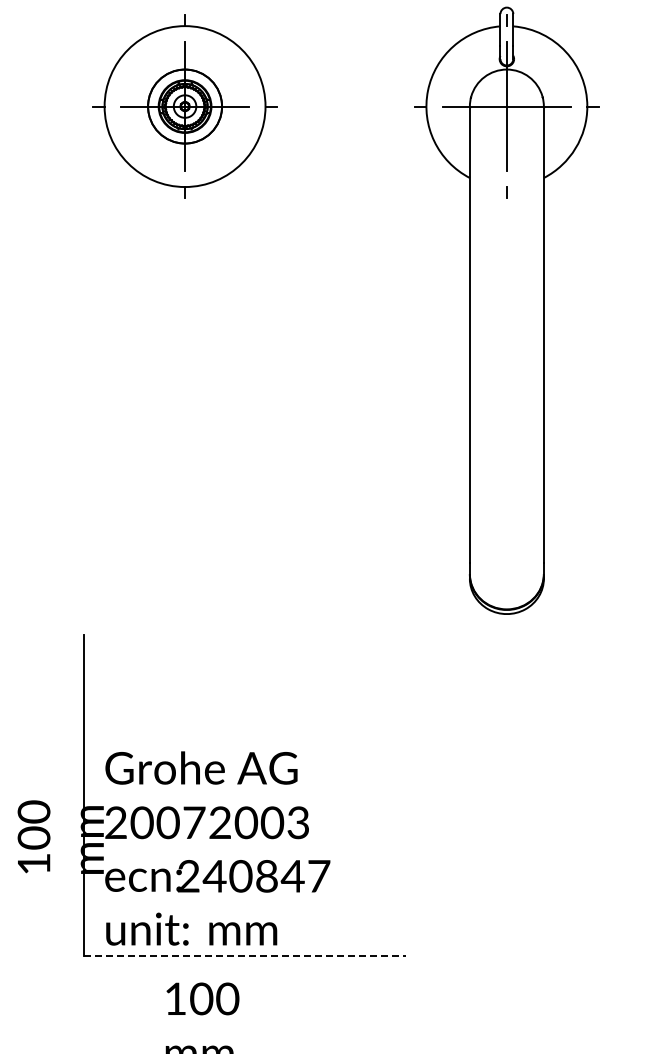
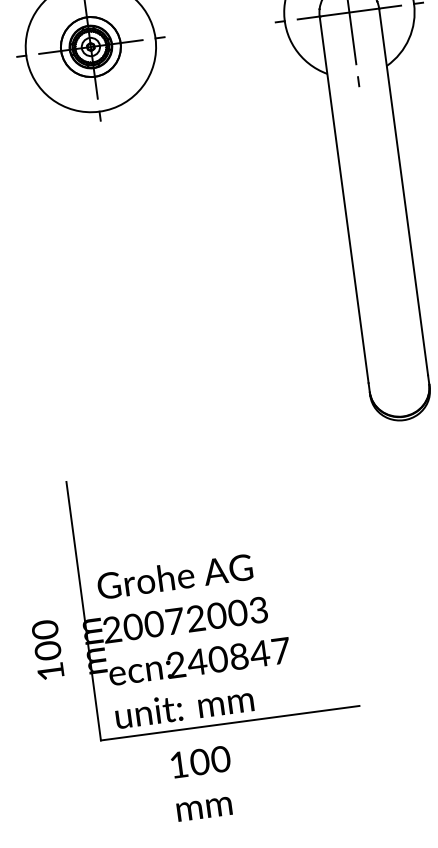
line: (245, 956) -> (230, 723), dashed -> solid

